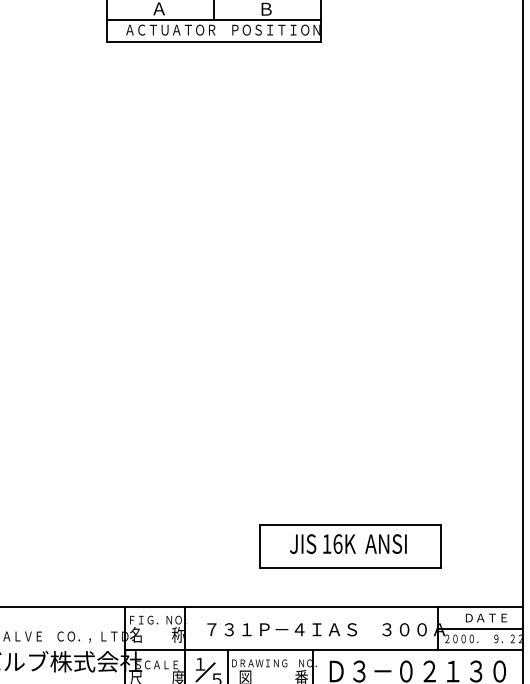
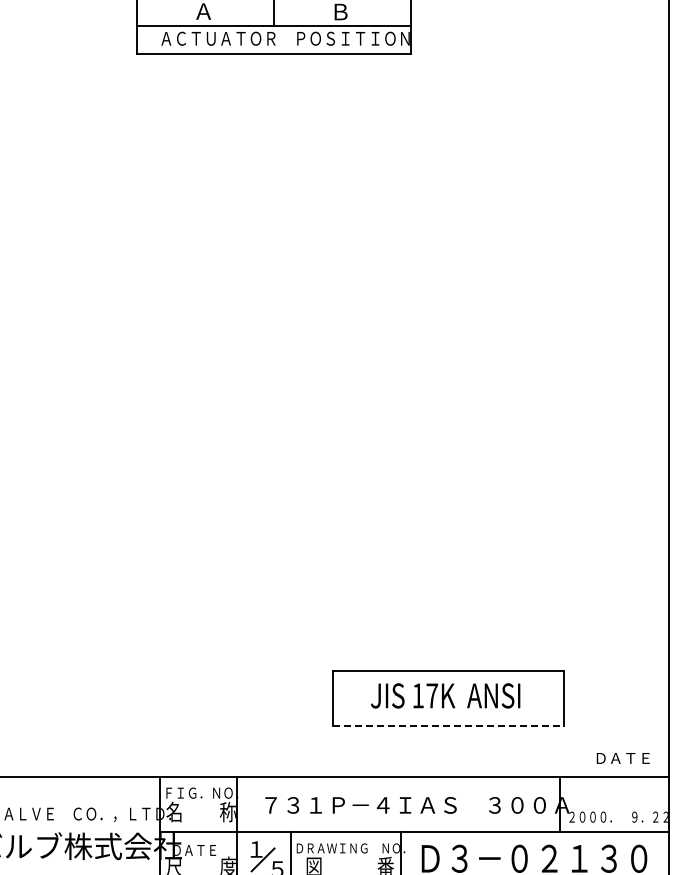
text: (338, 543) -> (432, 695), 16K -> 17K
line: (350, 567) -> (448, 725), solid -> dashed
text: (485, 618) -> (622, 758), moved
line: (480, 629) -> (614, 804), removed
text: (157, 665) -> (201, 850), ＳＣＡＬＥ -> ＤＡＴＥ

